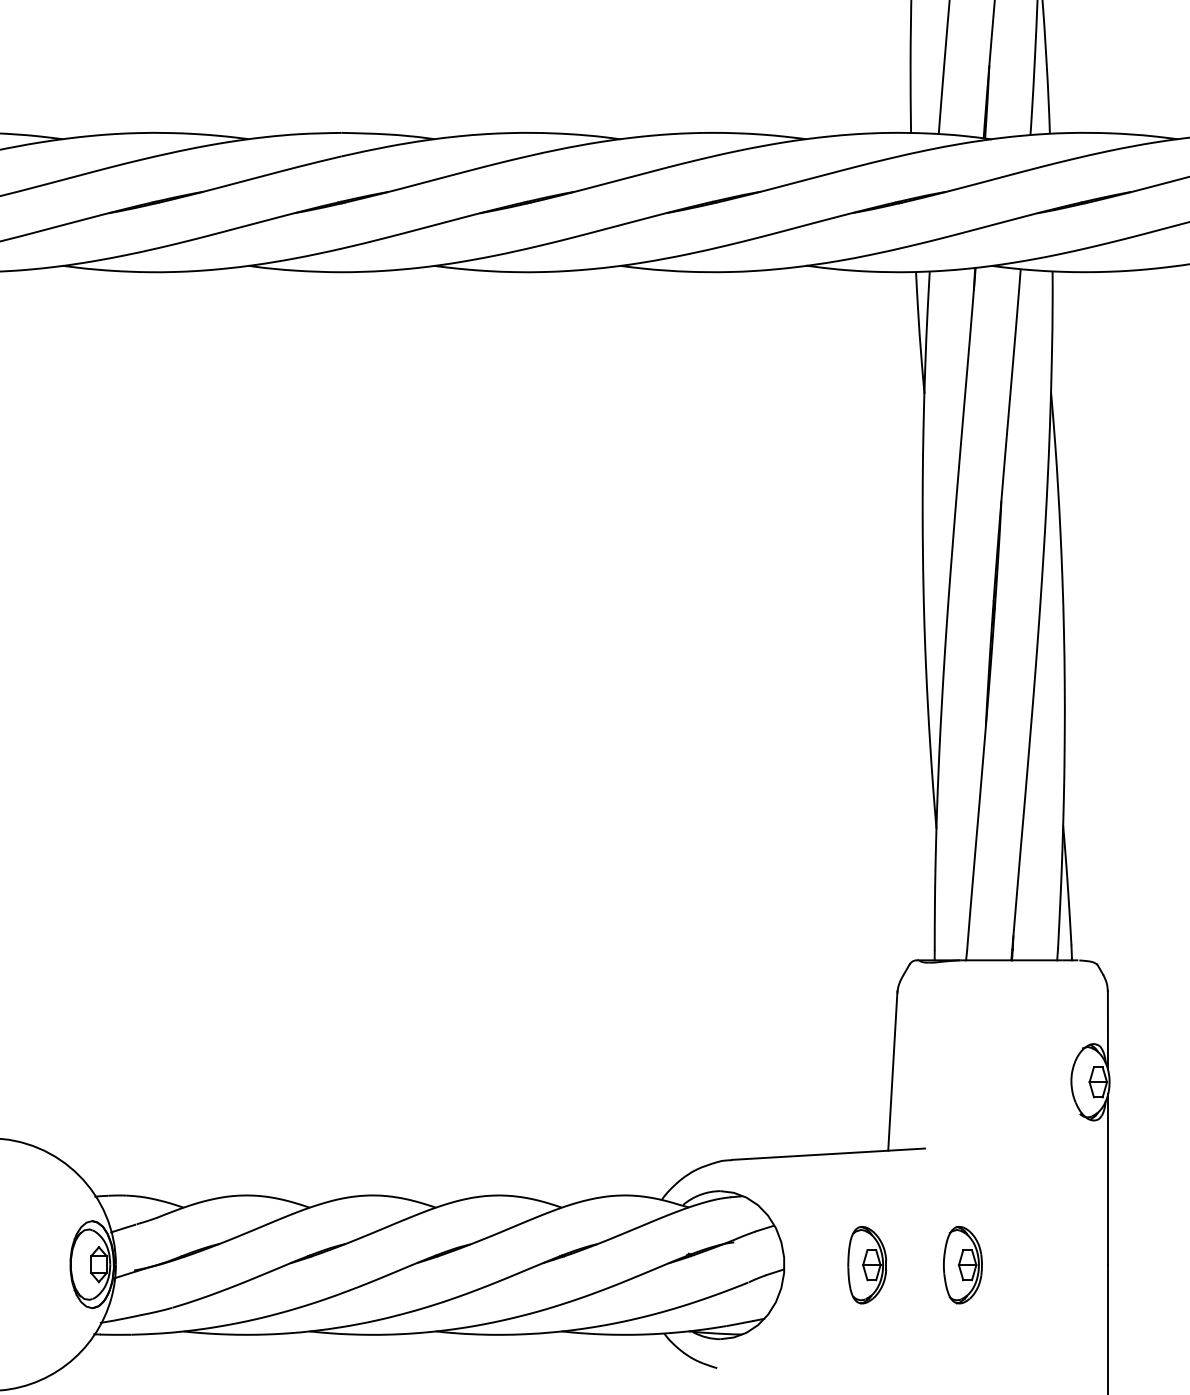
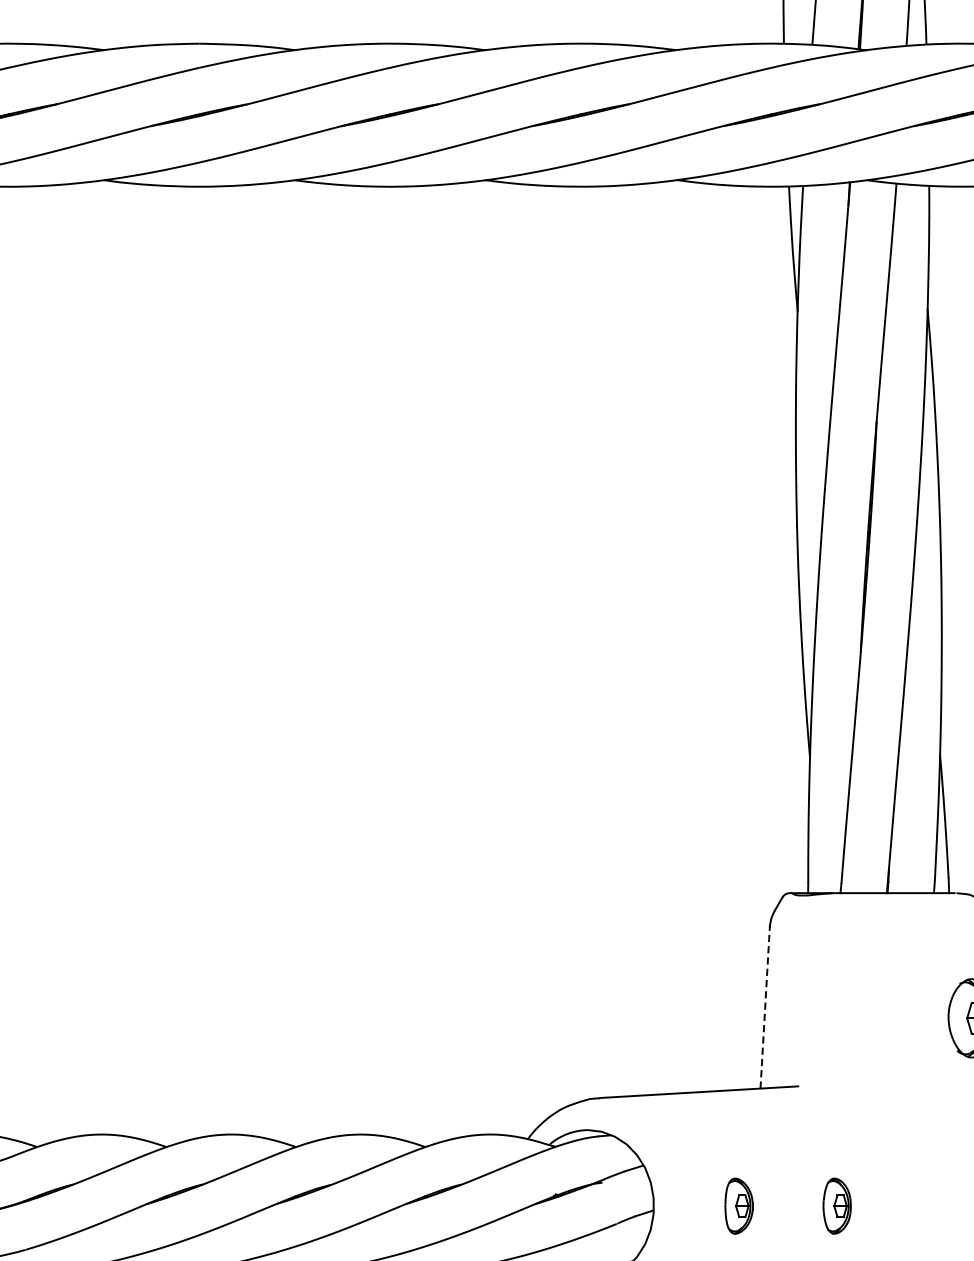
line: (892, 1070) -> (764, 1006), solid -> dashed
part: (867, 1265) -> (739, 1206), size x0.7
part: (962, 1265) -> (836, 1206), size x0.7

